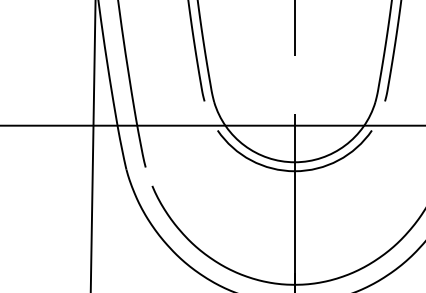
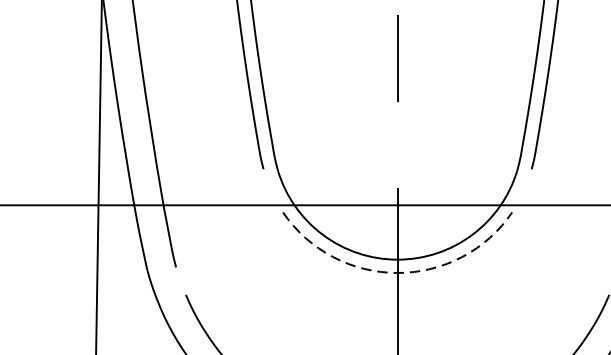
arc: (294, 171) -> (397, 273), solid -> dashed

